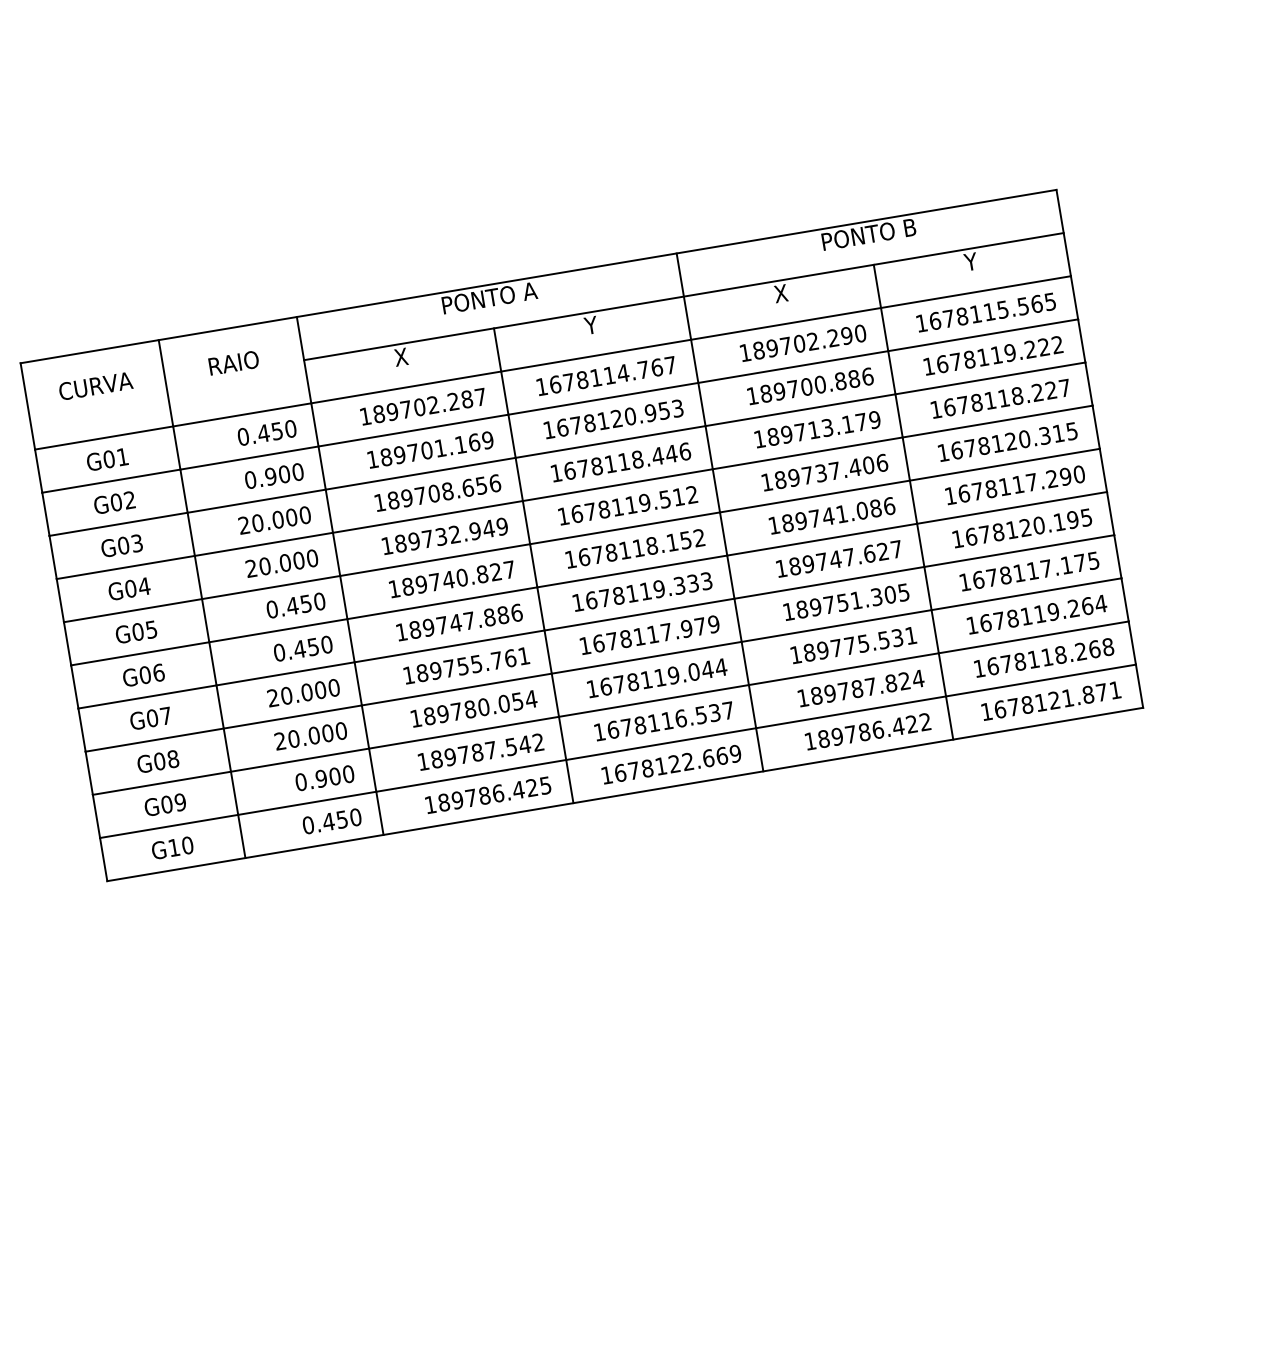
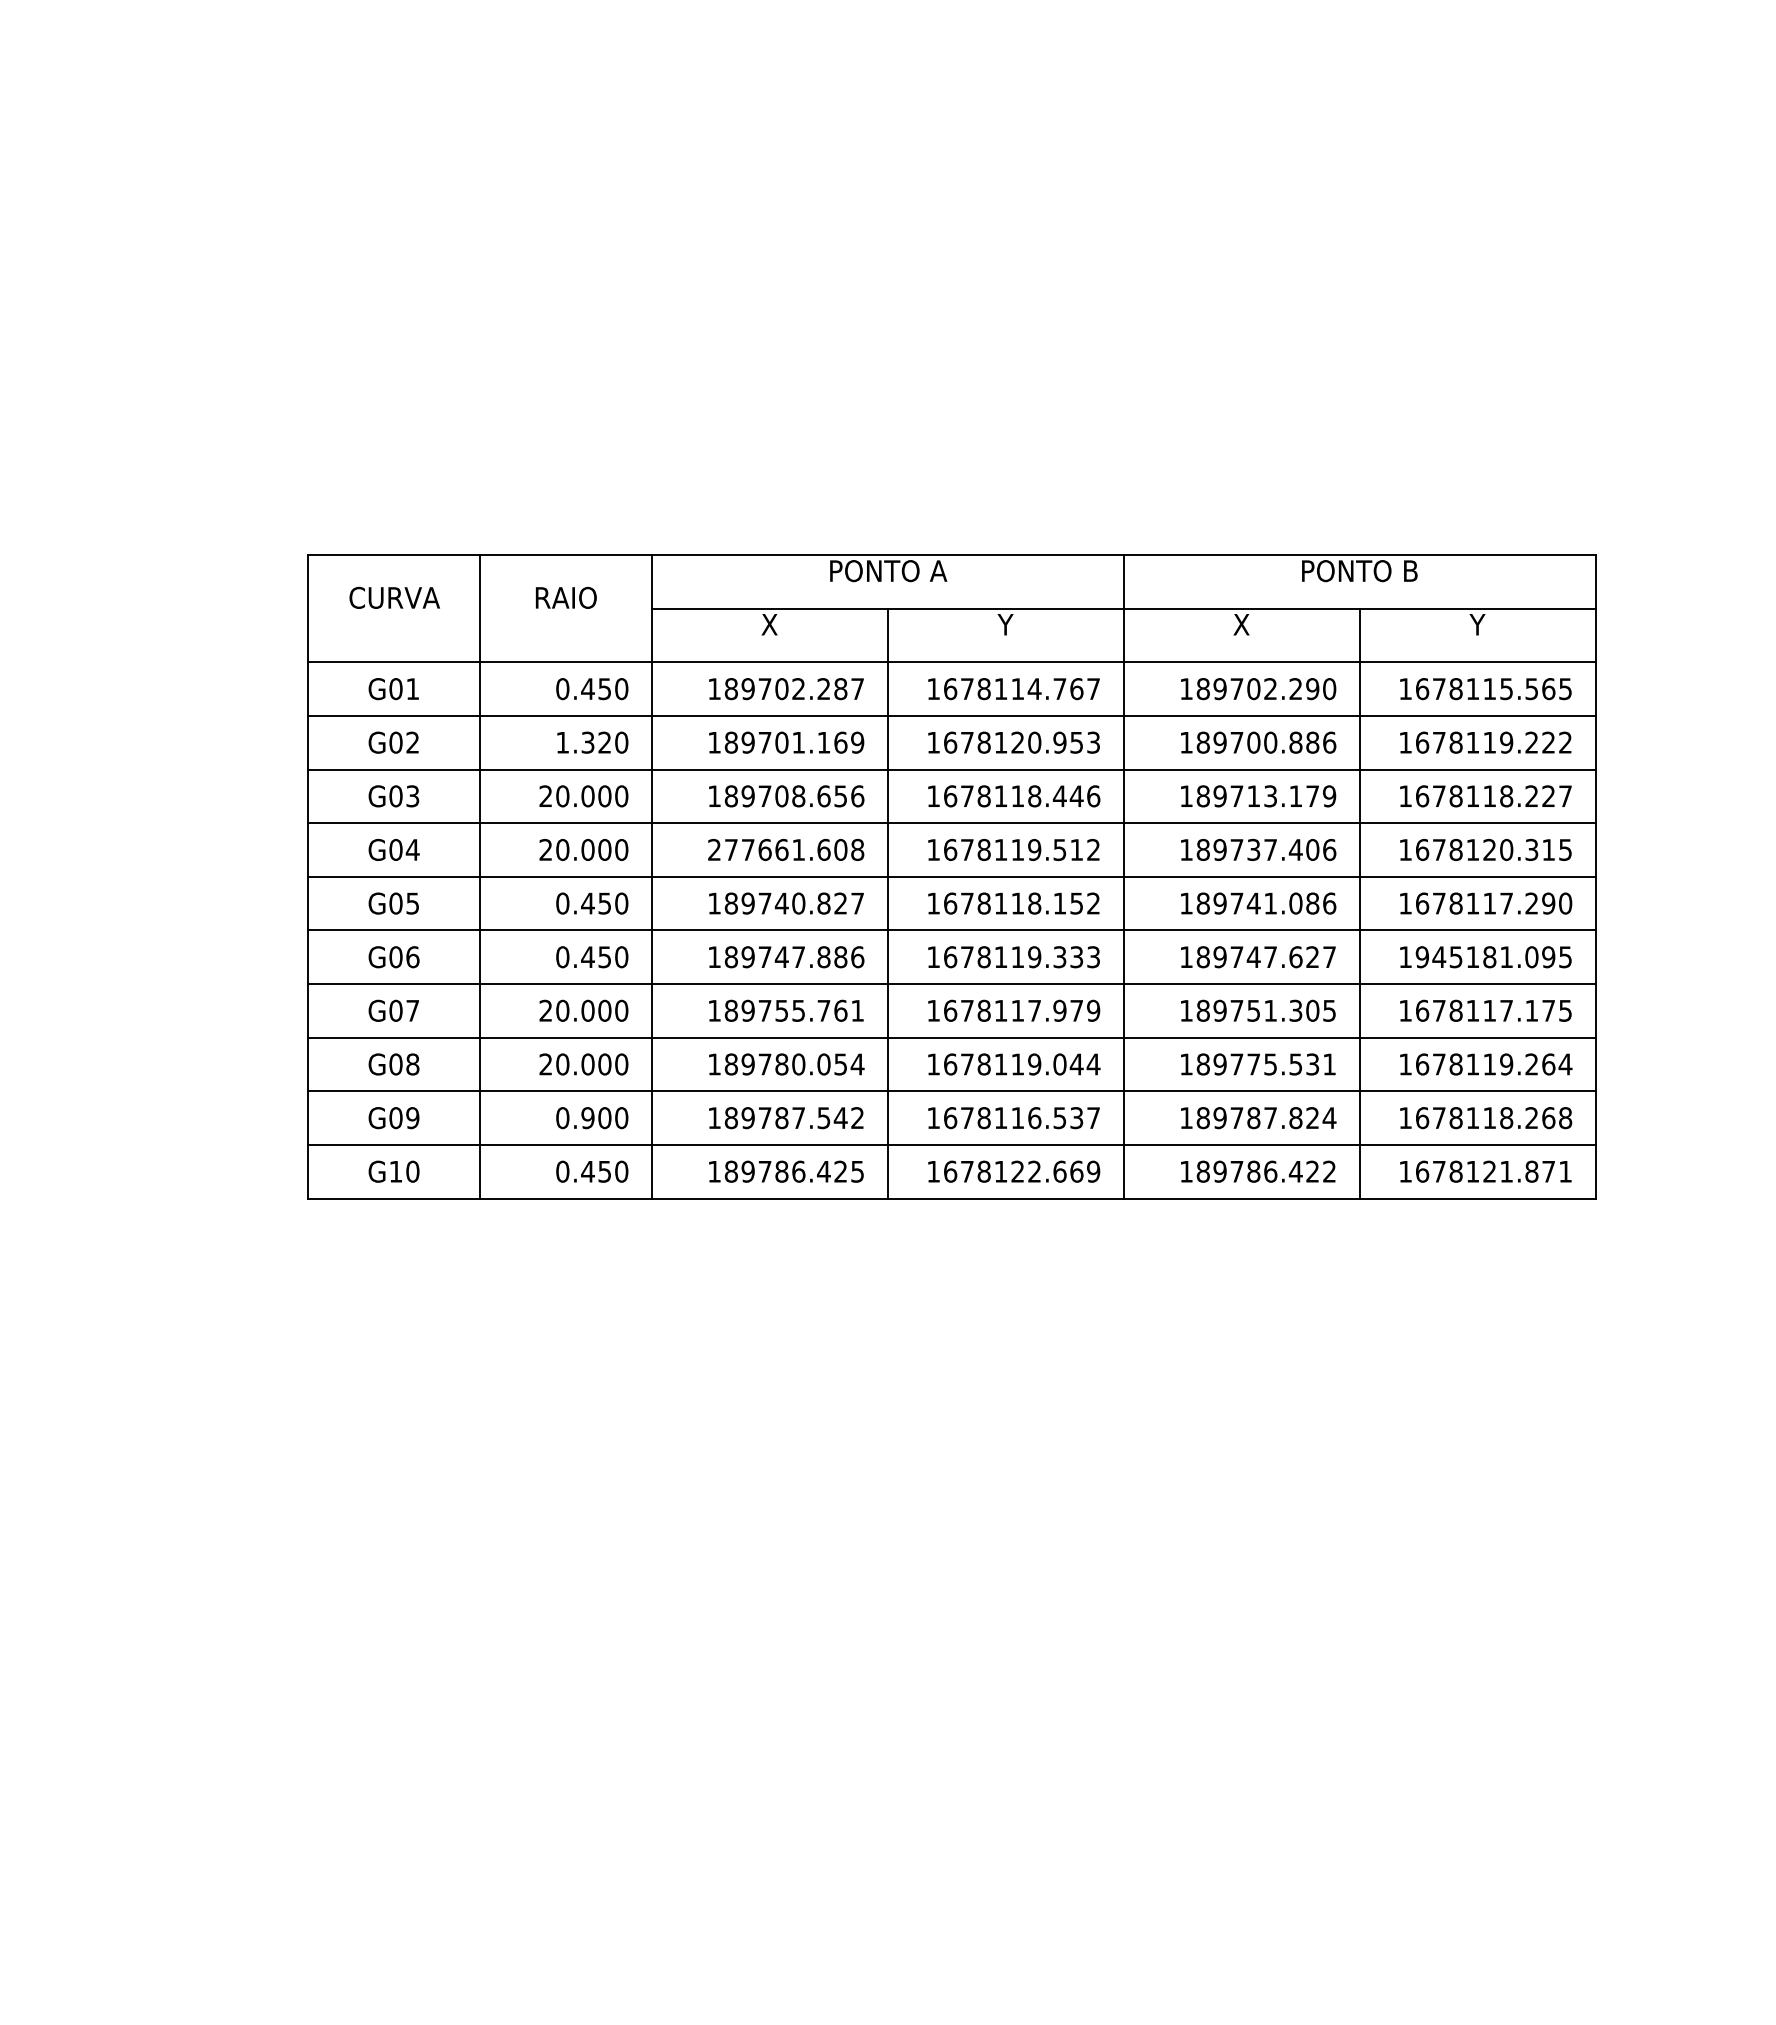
text: (267, 477) -> (583, 742), 0.900 -> 1.320
text: (1014, 529) -> (1476, 957), 1678120.195 -> 1945181.095
text: (445, 535) -> (786, 849), 189732.949 -> 277661.608

